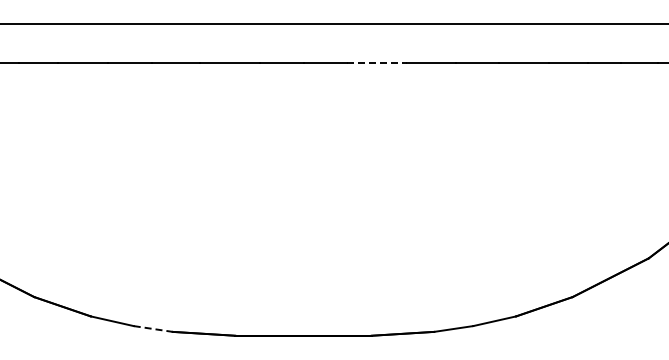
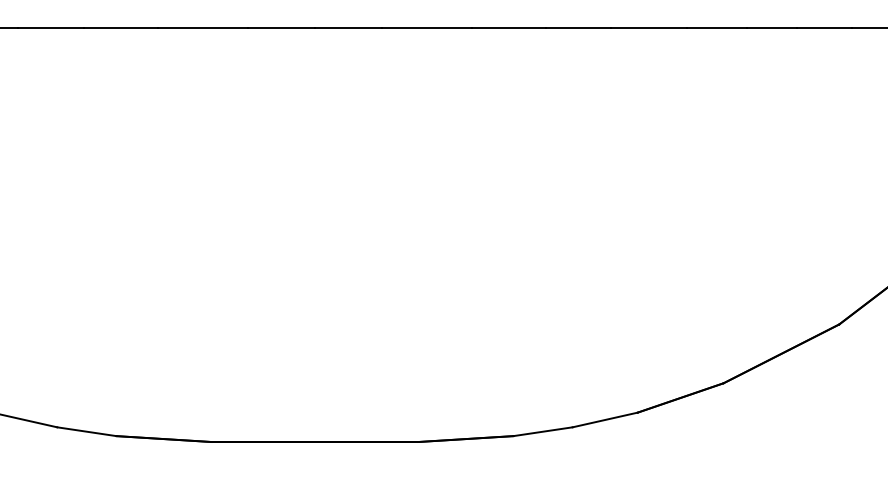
line: (377, 62) -> (427, 27), dashed -> solid
line: (153, 328) -> (87, 430), dashed -> solid

